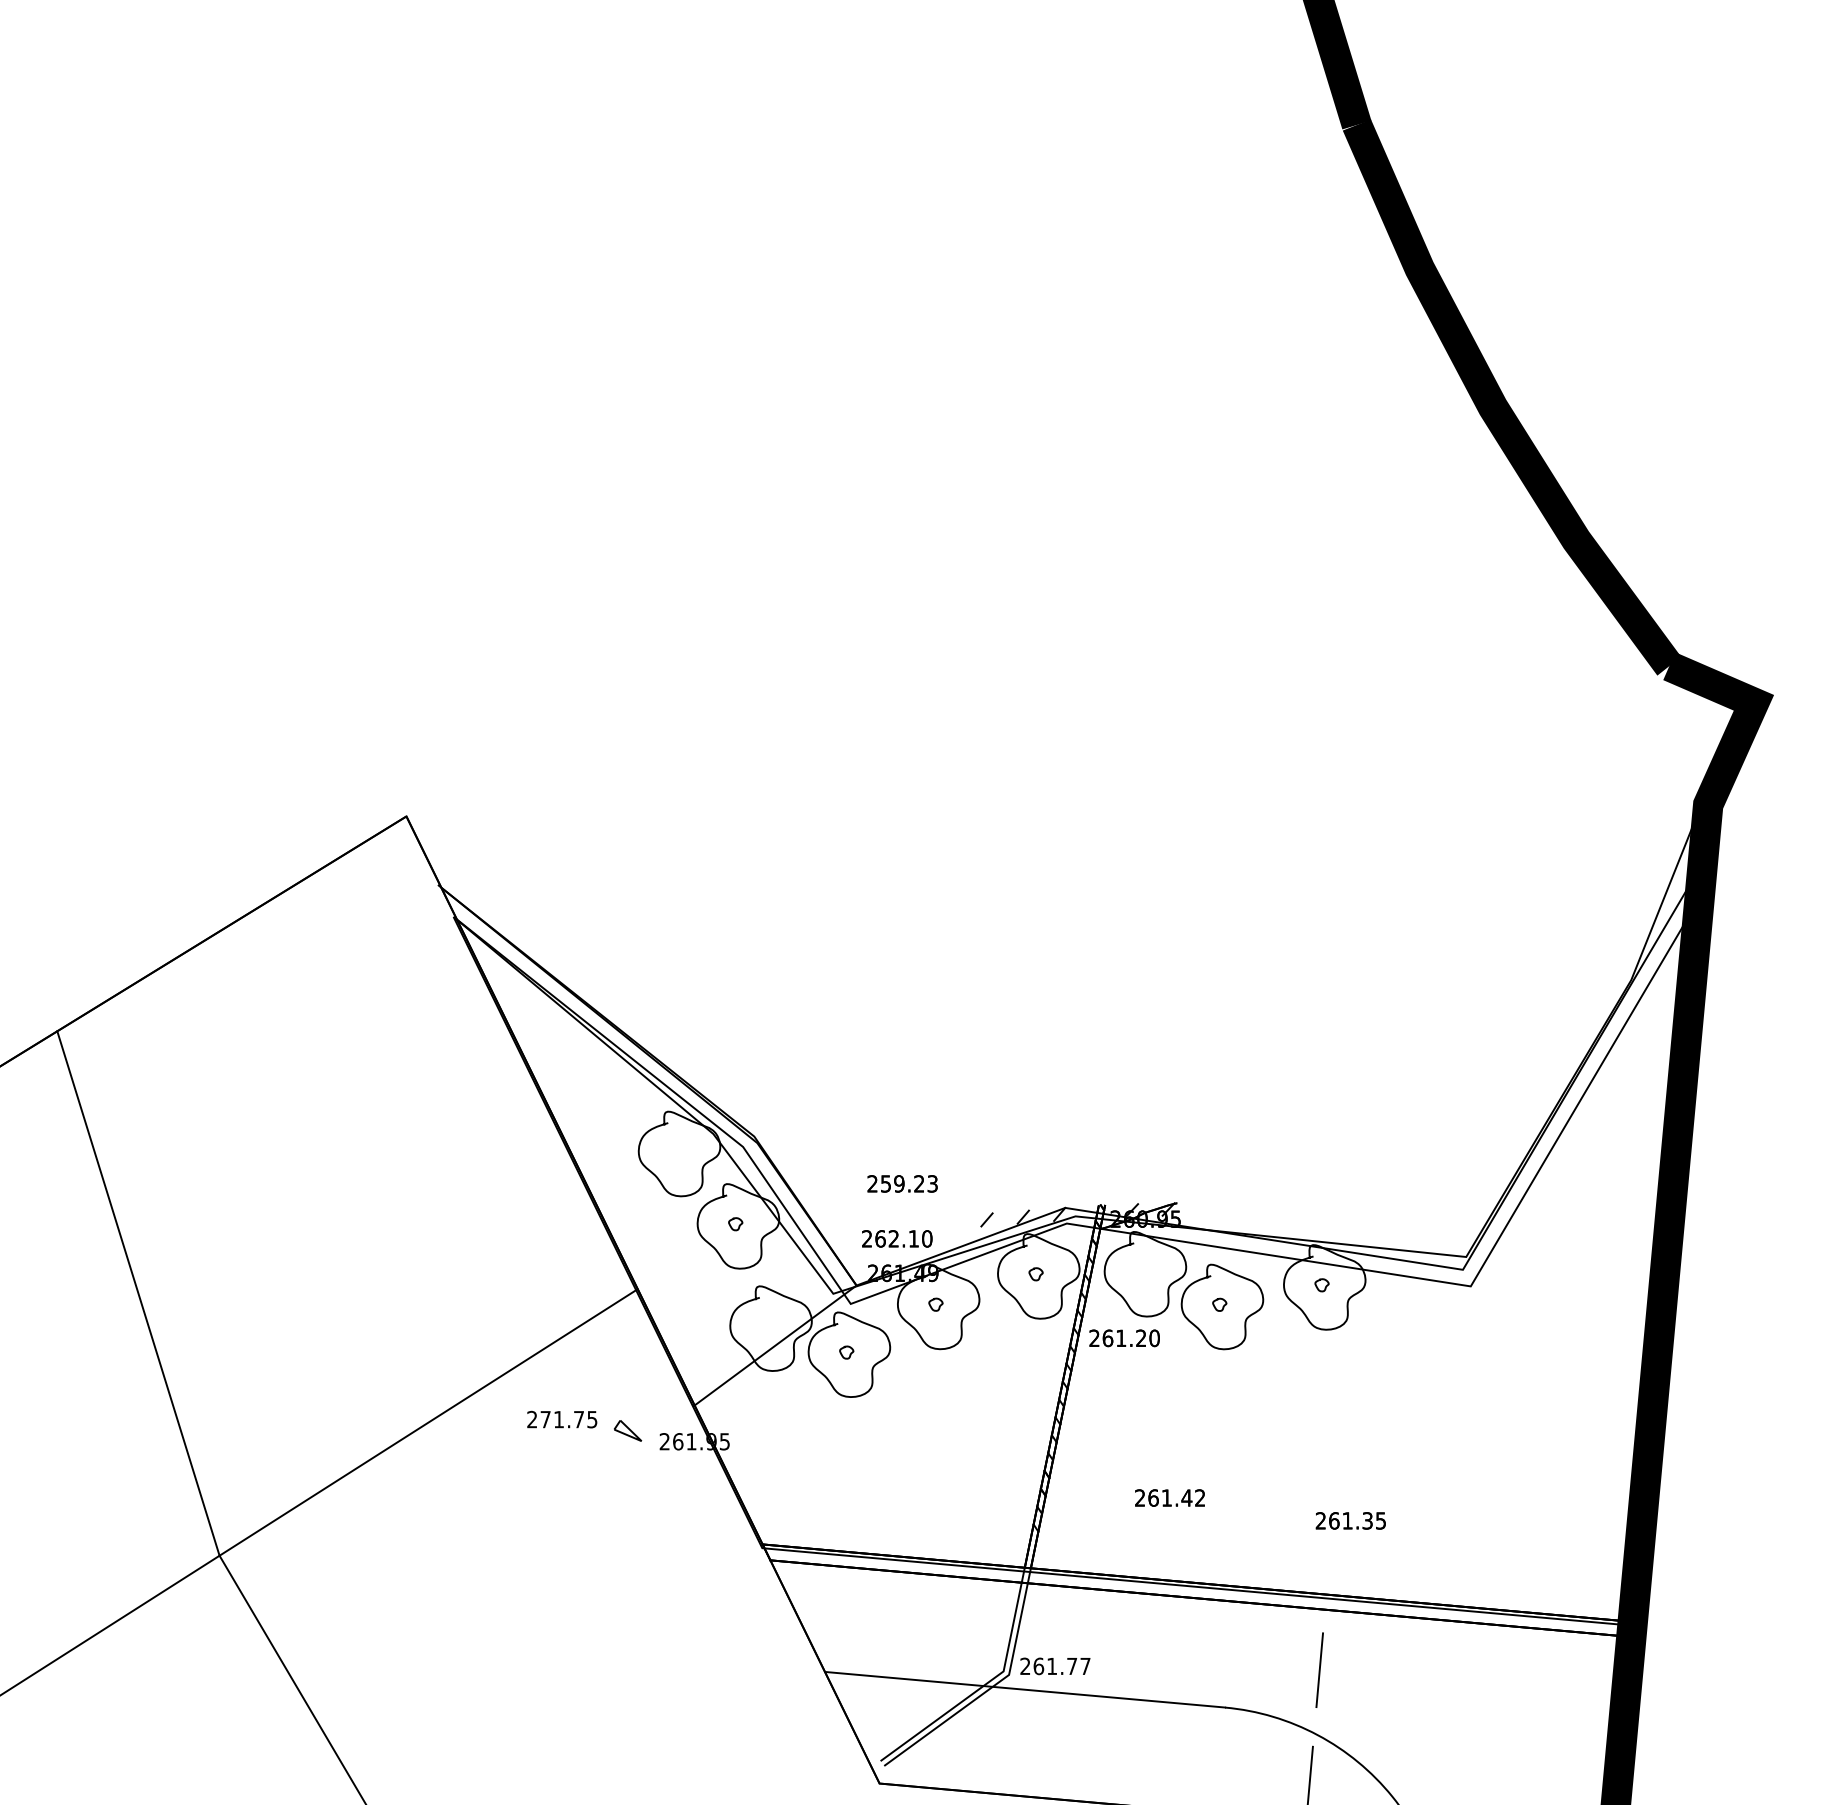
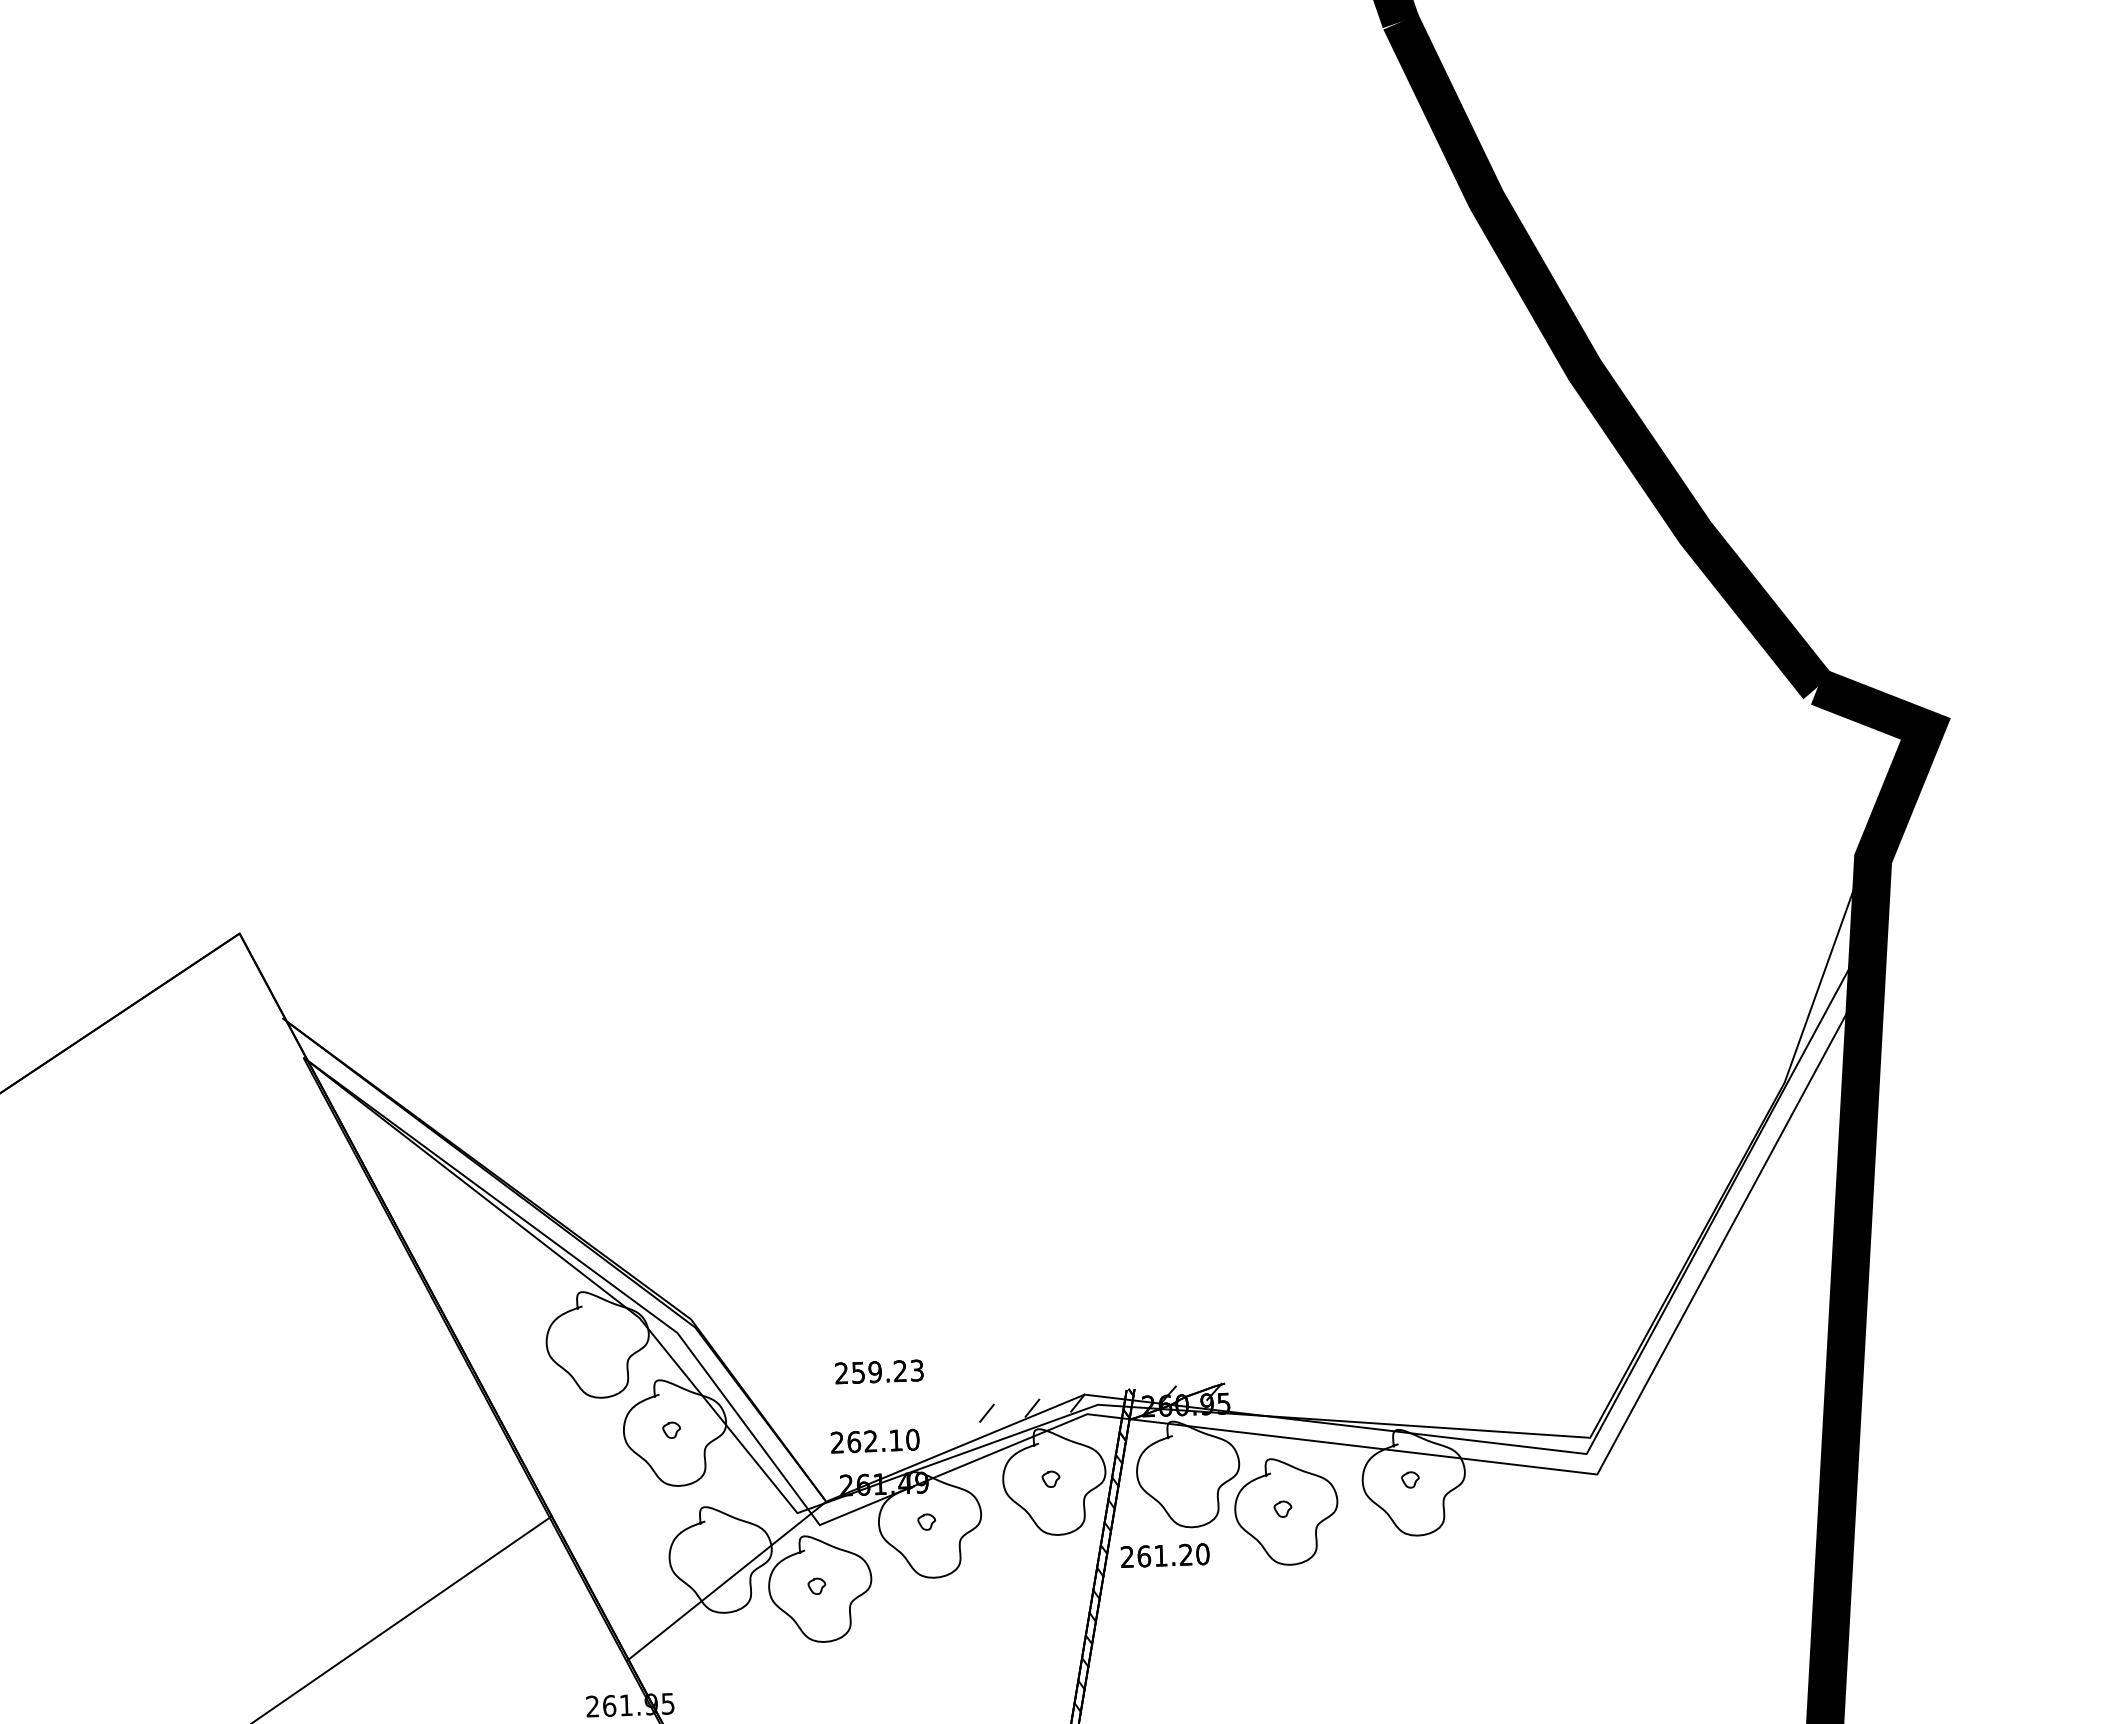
part: (584, 1425) -> (491, 1689), removed

